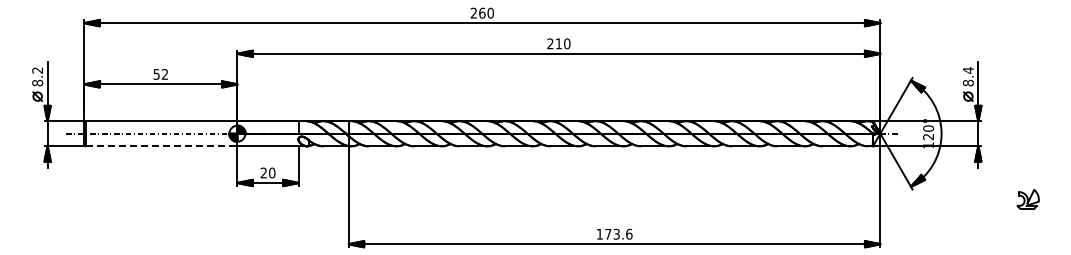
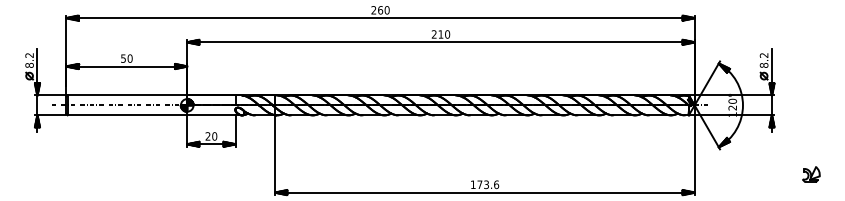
text: (967, 70) -> (763, 55), 8.4 -> 8.2
text: (164, 74) -> (129, 58), 52 -> 50
line: (161, 146) -> (127, 115), dashed -> solid
part: (1027, 199) -> (810, 174), moved

